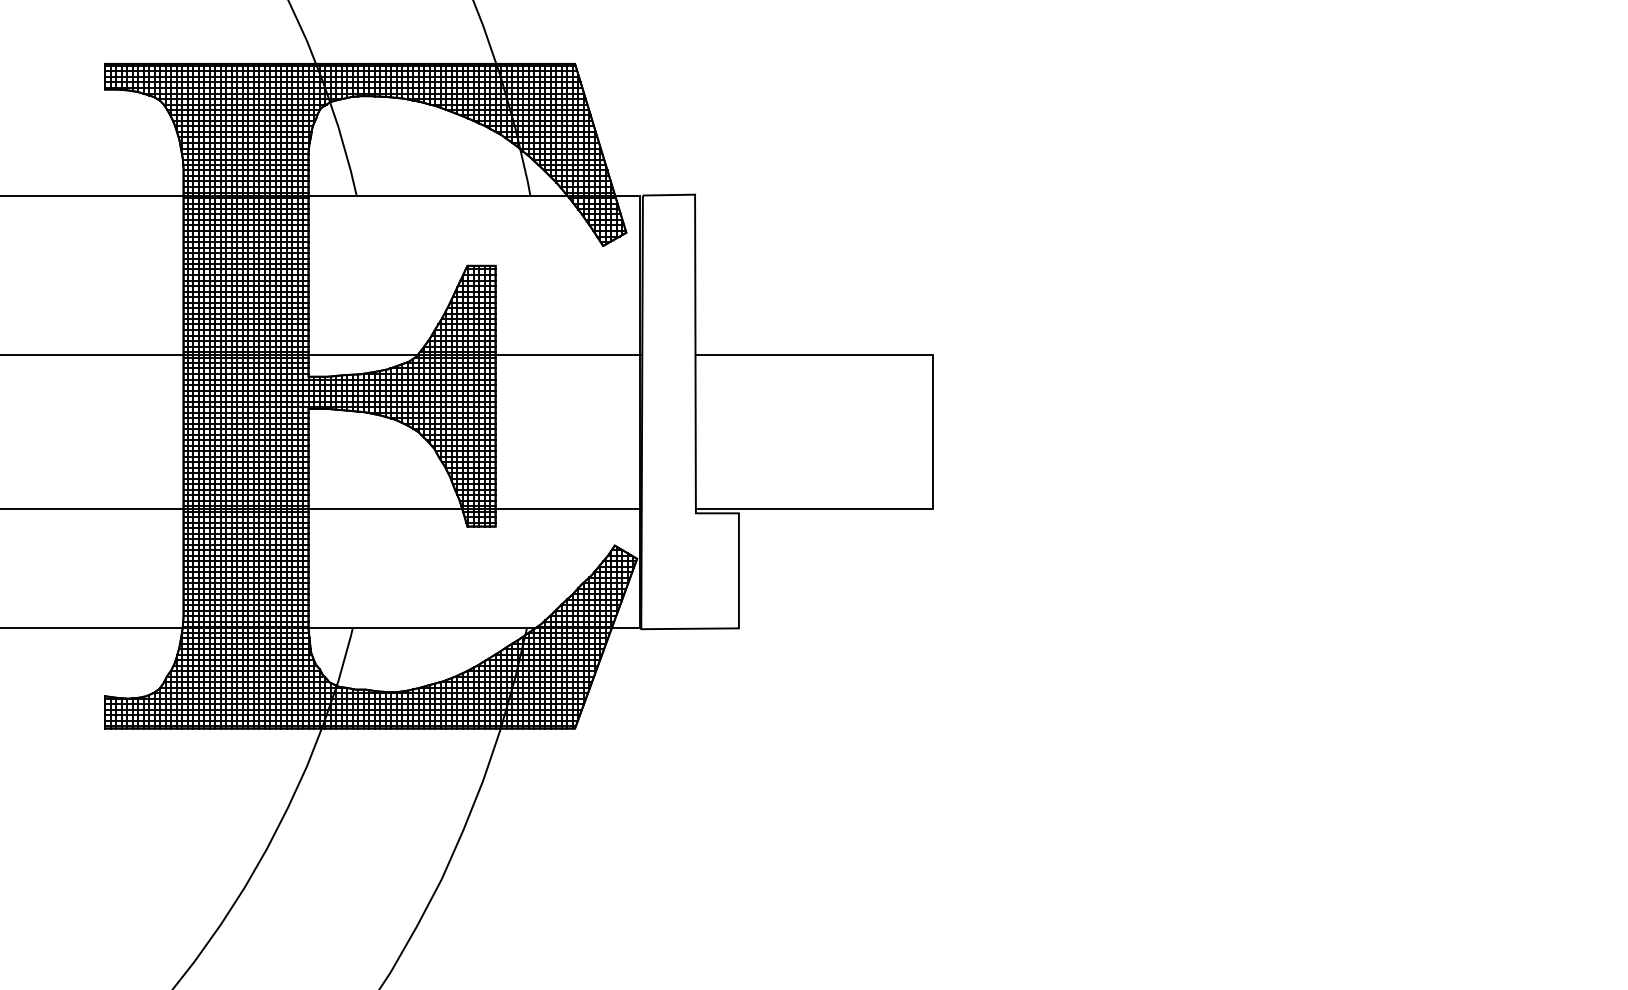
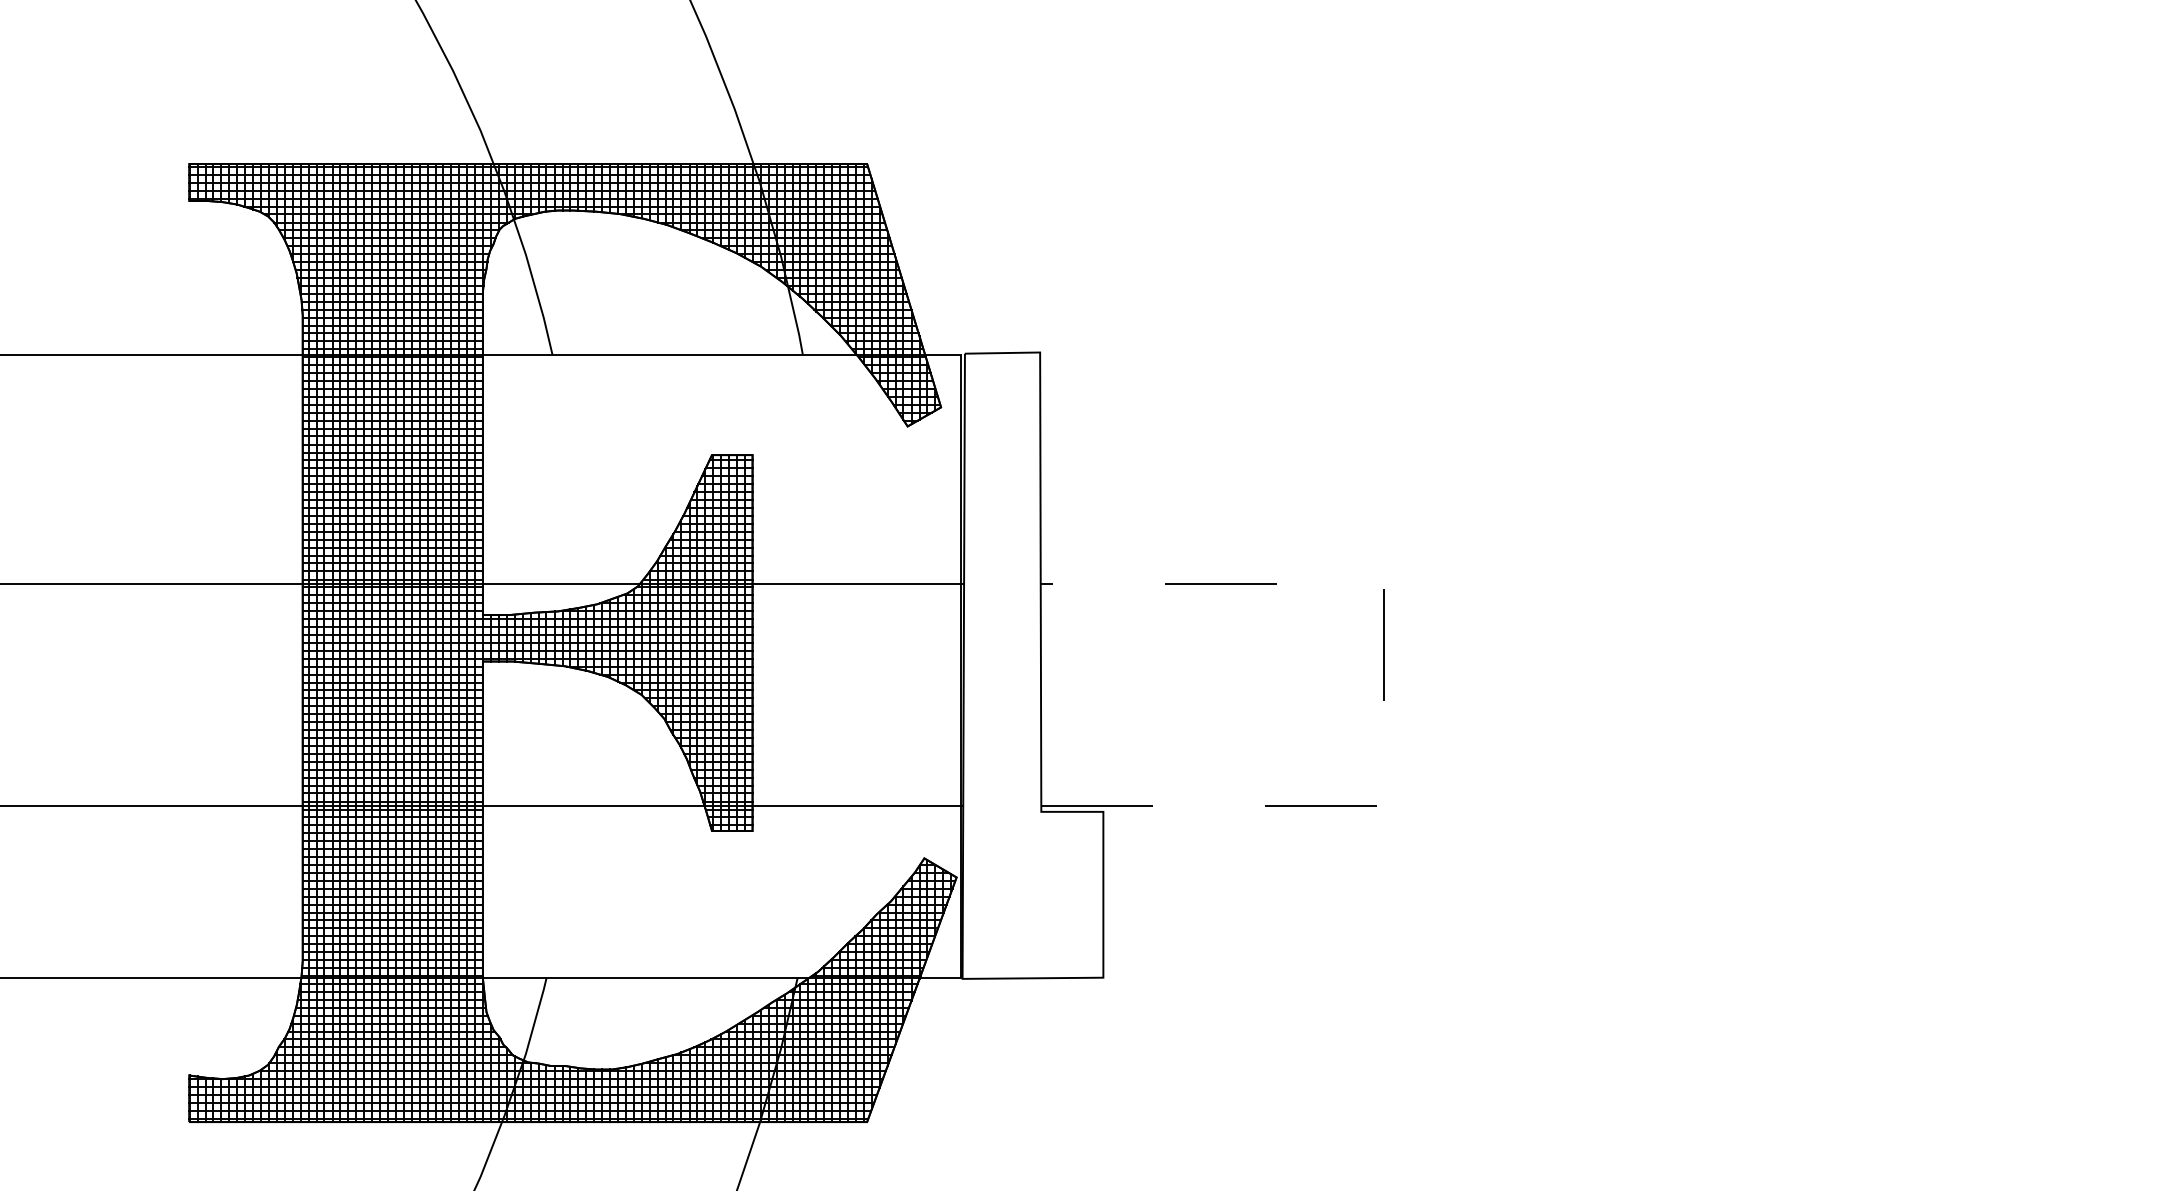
line: (933, 432) -> (1383, 695), solid -> dashed

